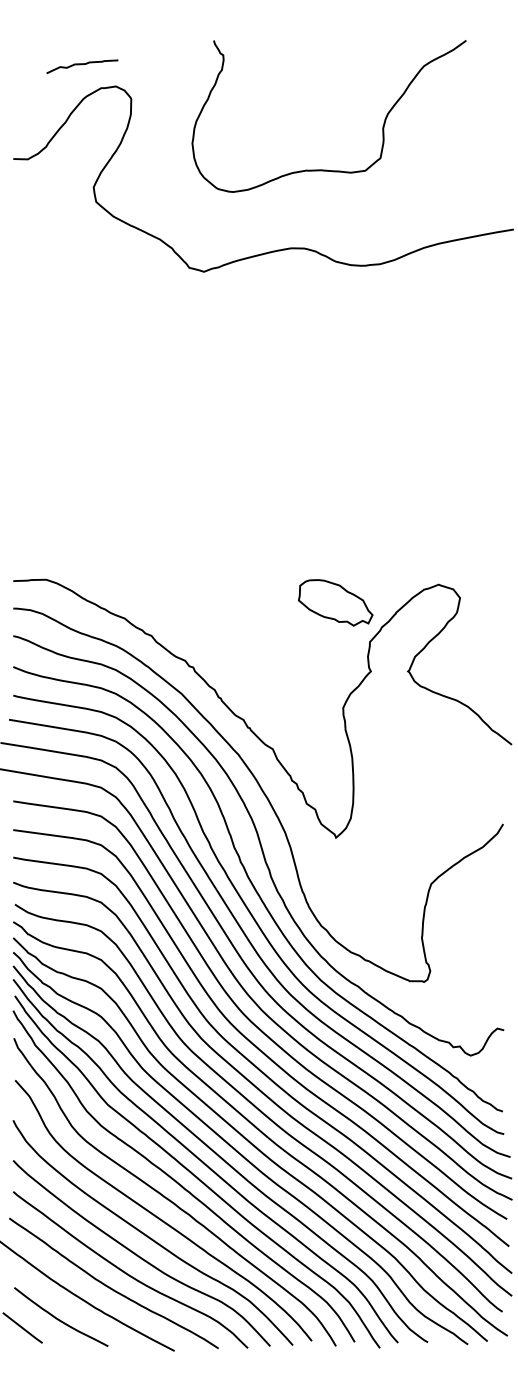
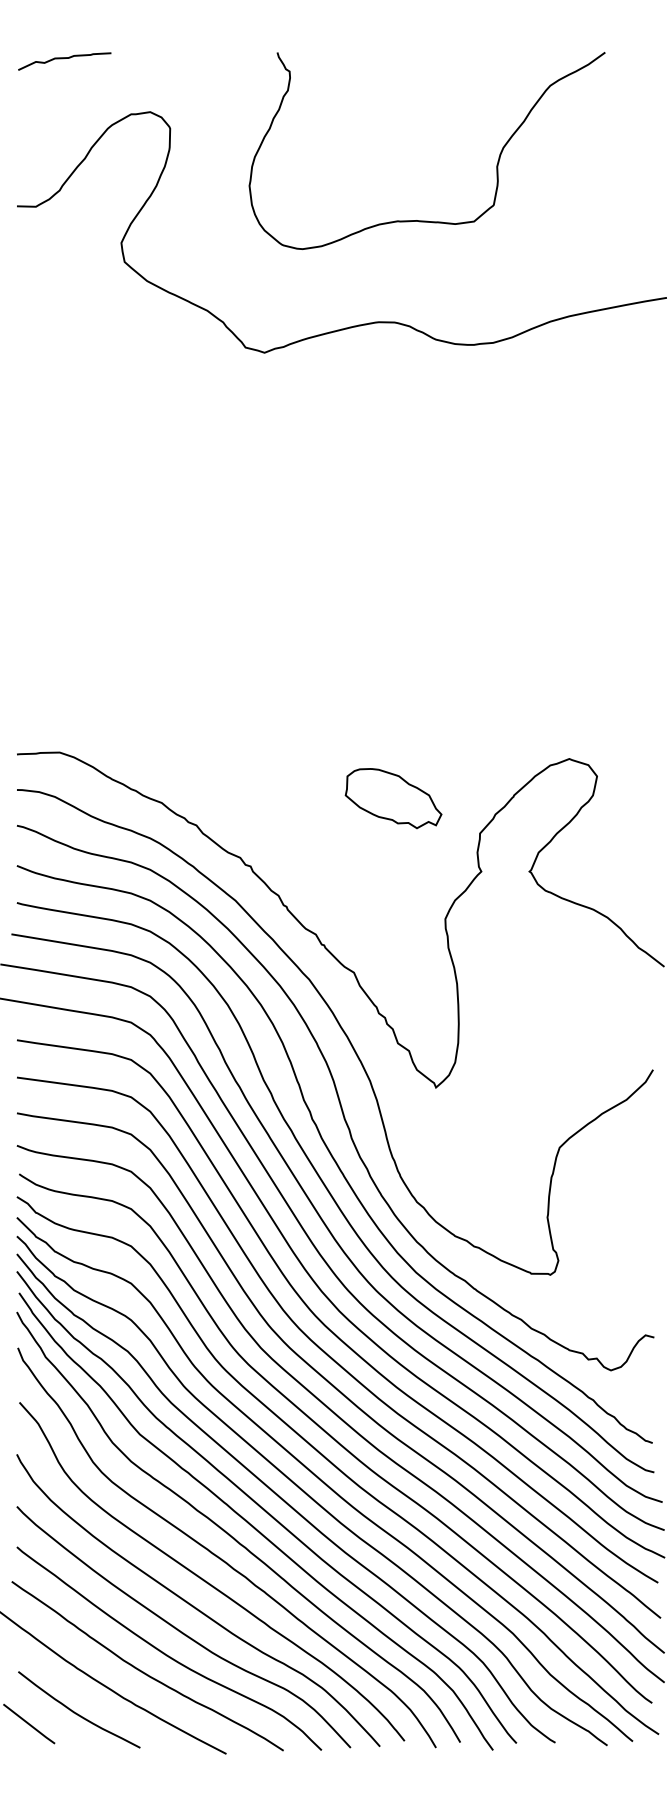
curve: (81, 65) -> (63, 59), moved
part: (335, 602) -> (393, 798), moved

